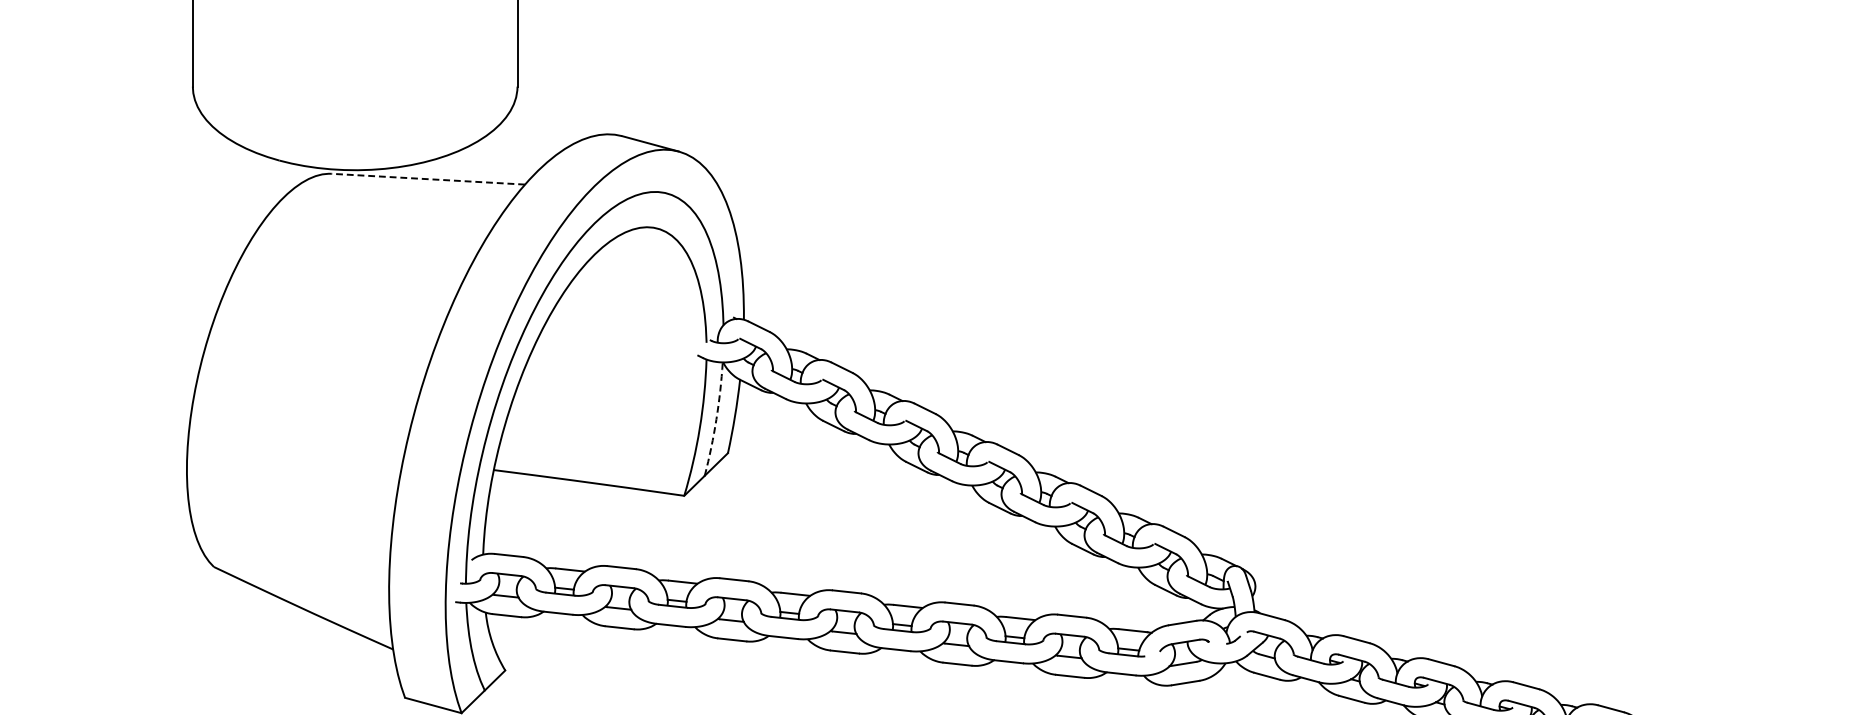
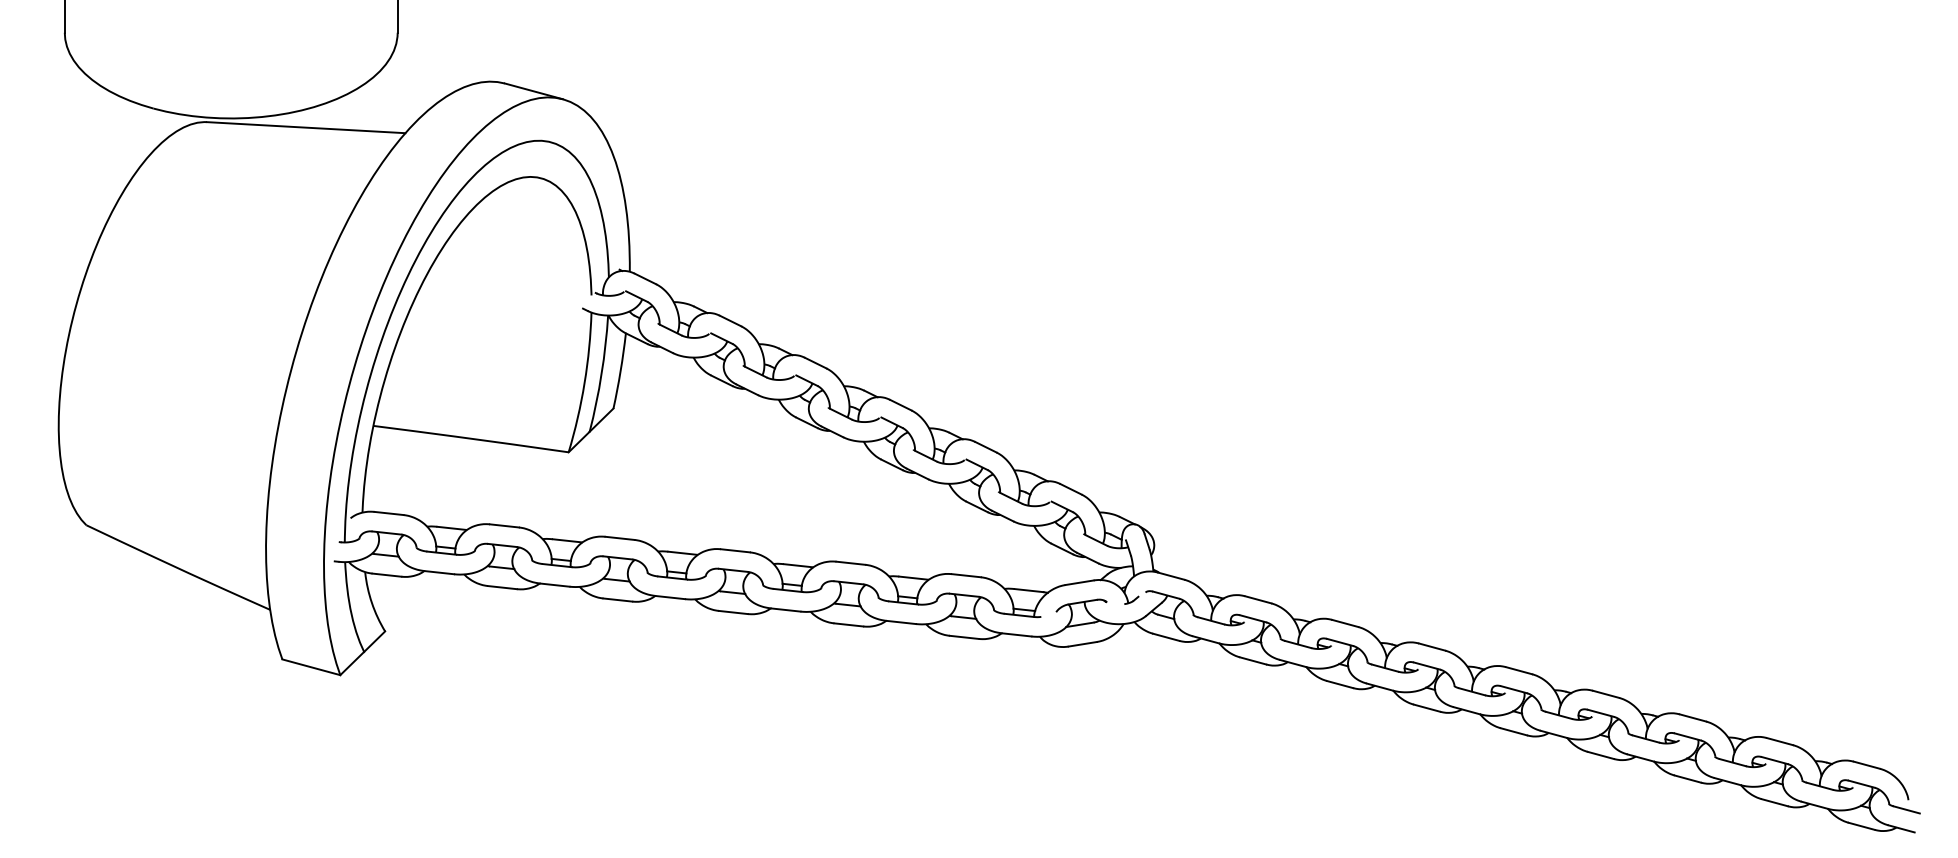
line: (427, 179) -> (305, 127), dashed -> solid
arc: (716, 418) -> (601, 373), dashed -> solid

